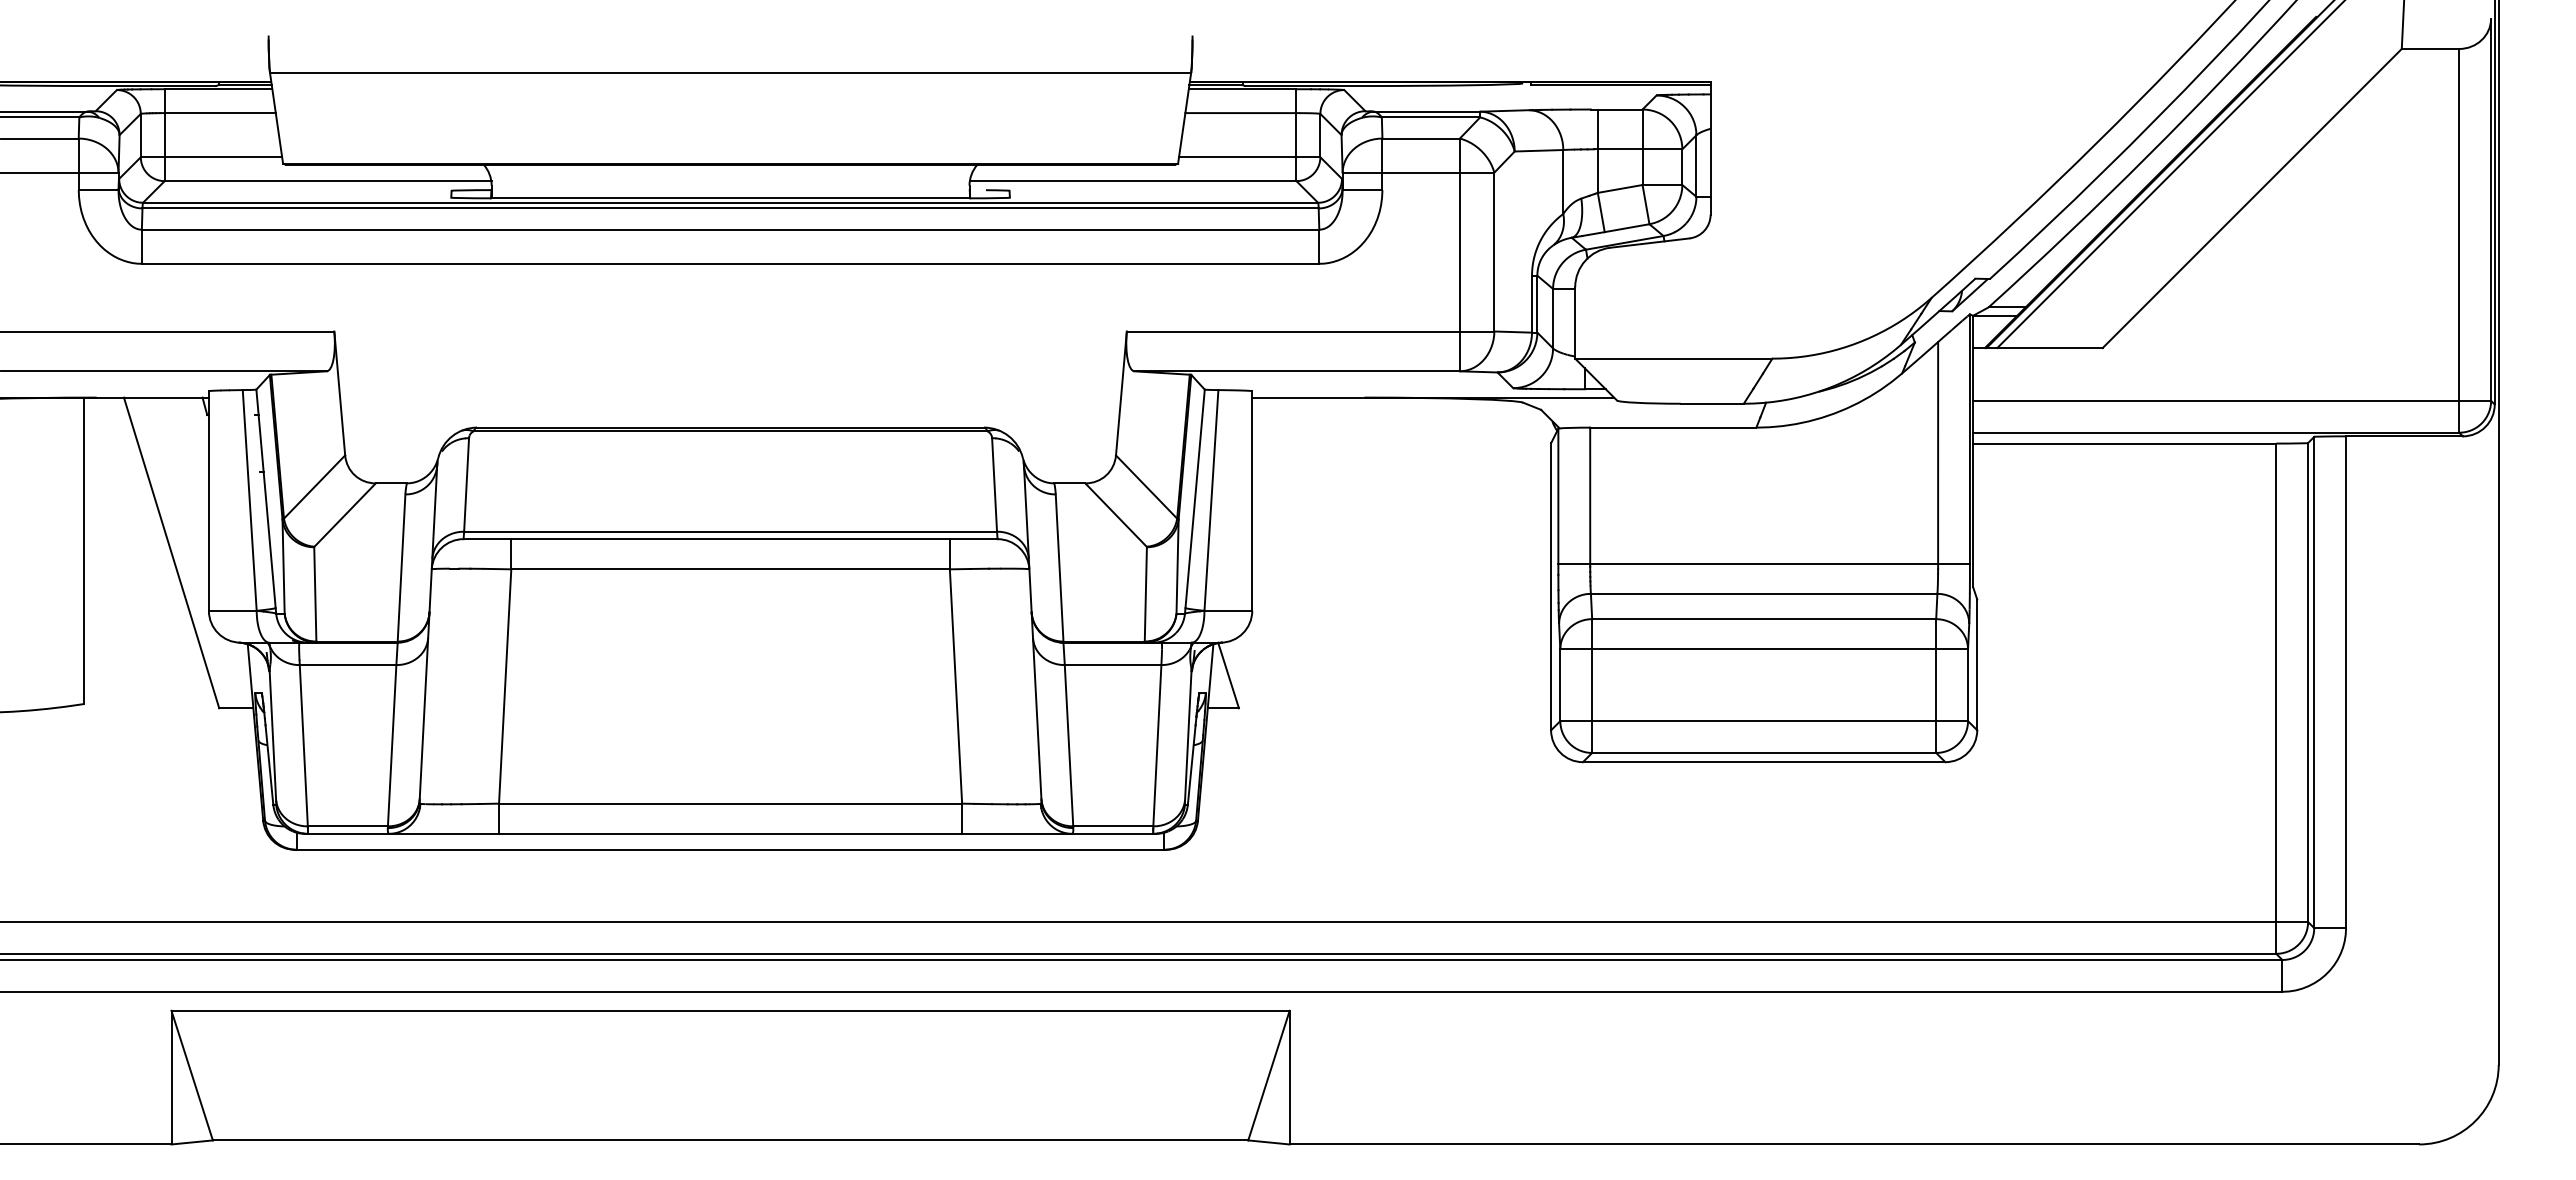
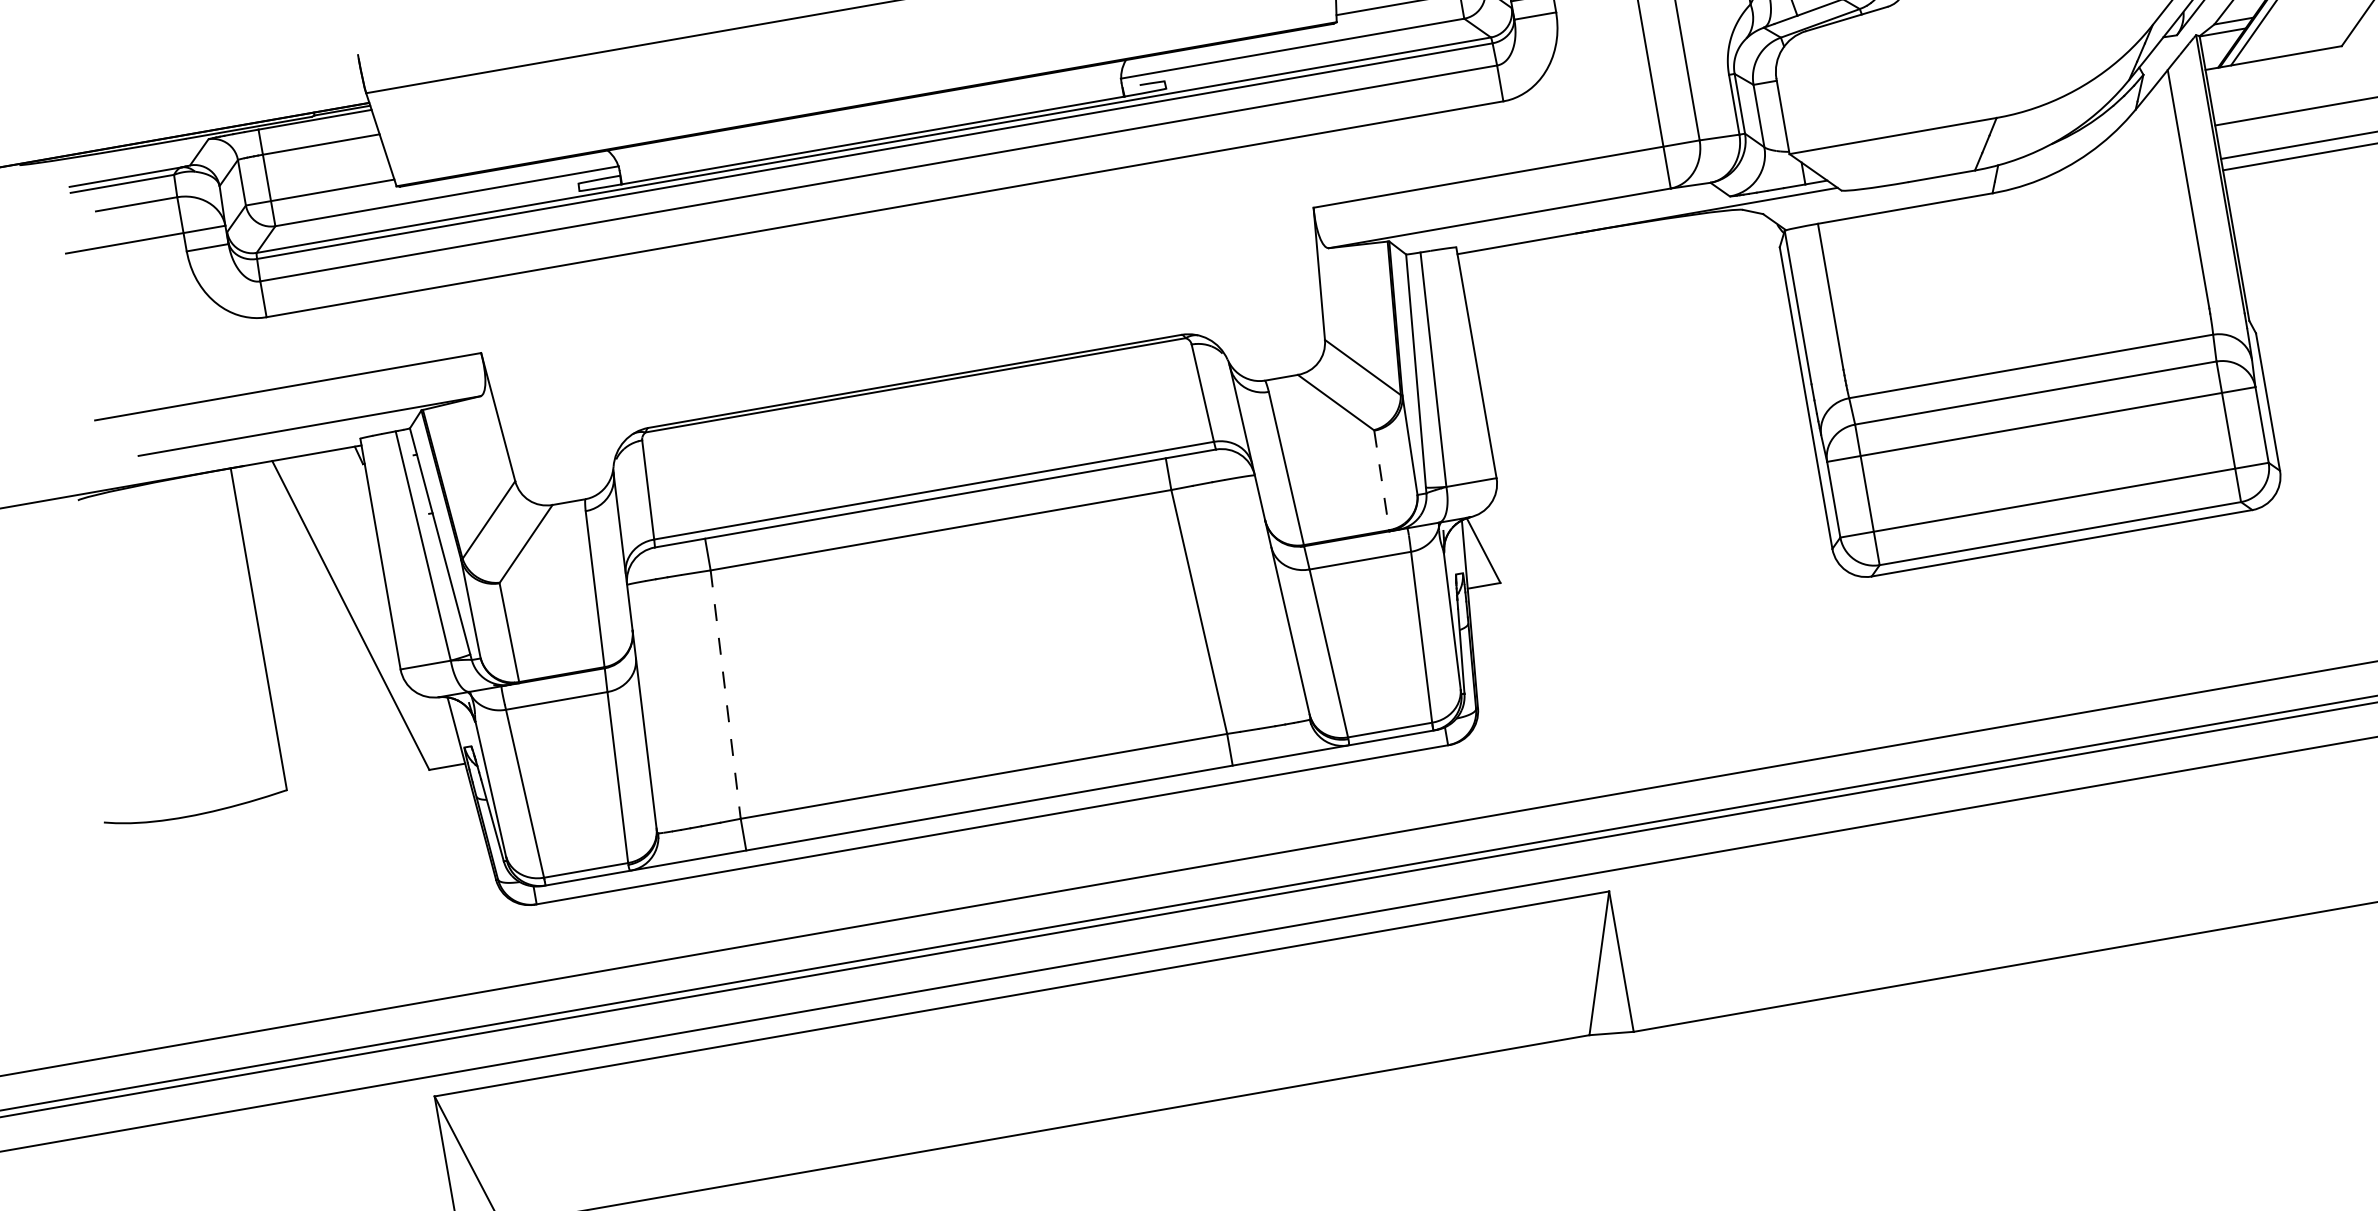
line: (1763, 563) -> (2024, 334), removed
line: (1145, 594) -> (1381, 480), solid -> dashed
line: (505, 687) -> (726, 695), solid -> dashed

